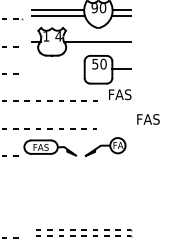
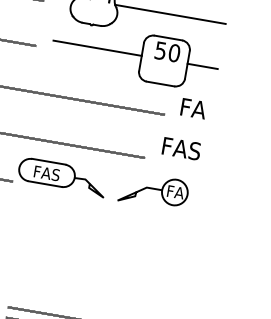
line: (57, 69) -> (96, 48), added
text: (120, 94) -> (193, 108), FAS -> FA
text: (148, 119) -> (181, 148), moved

